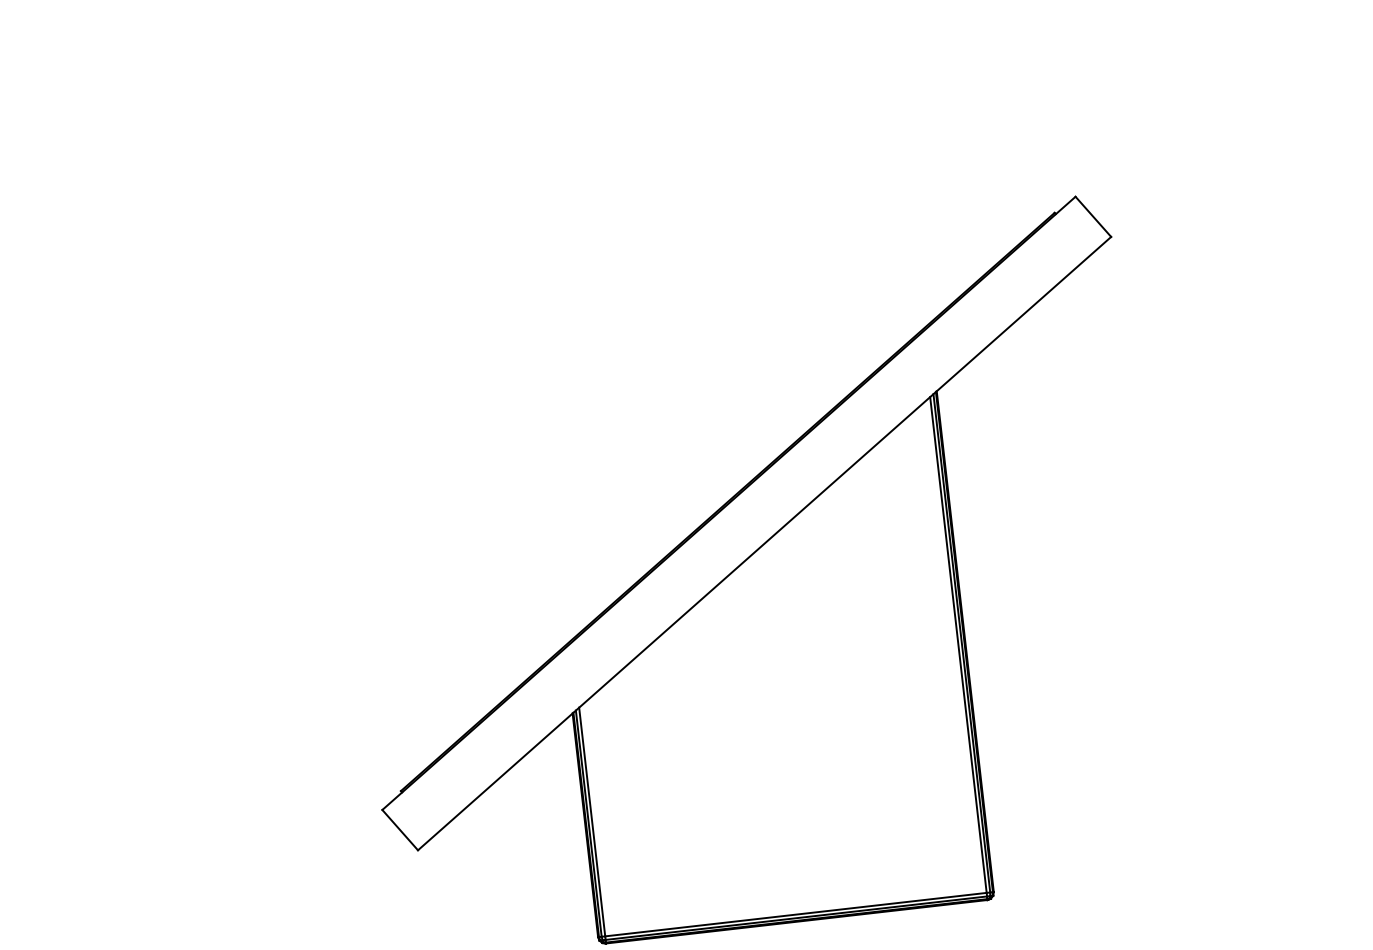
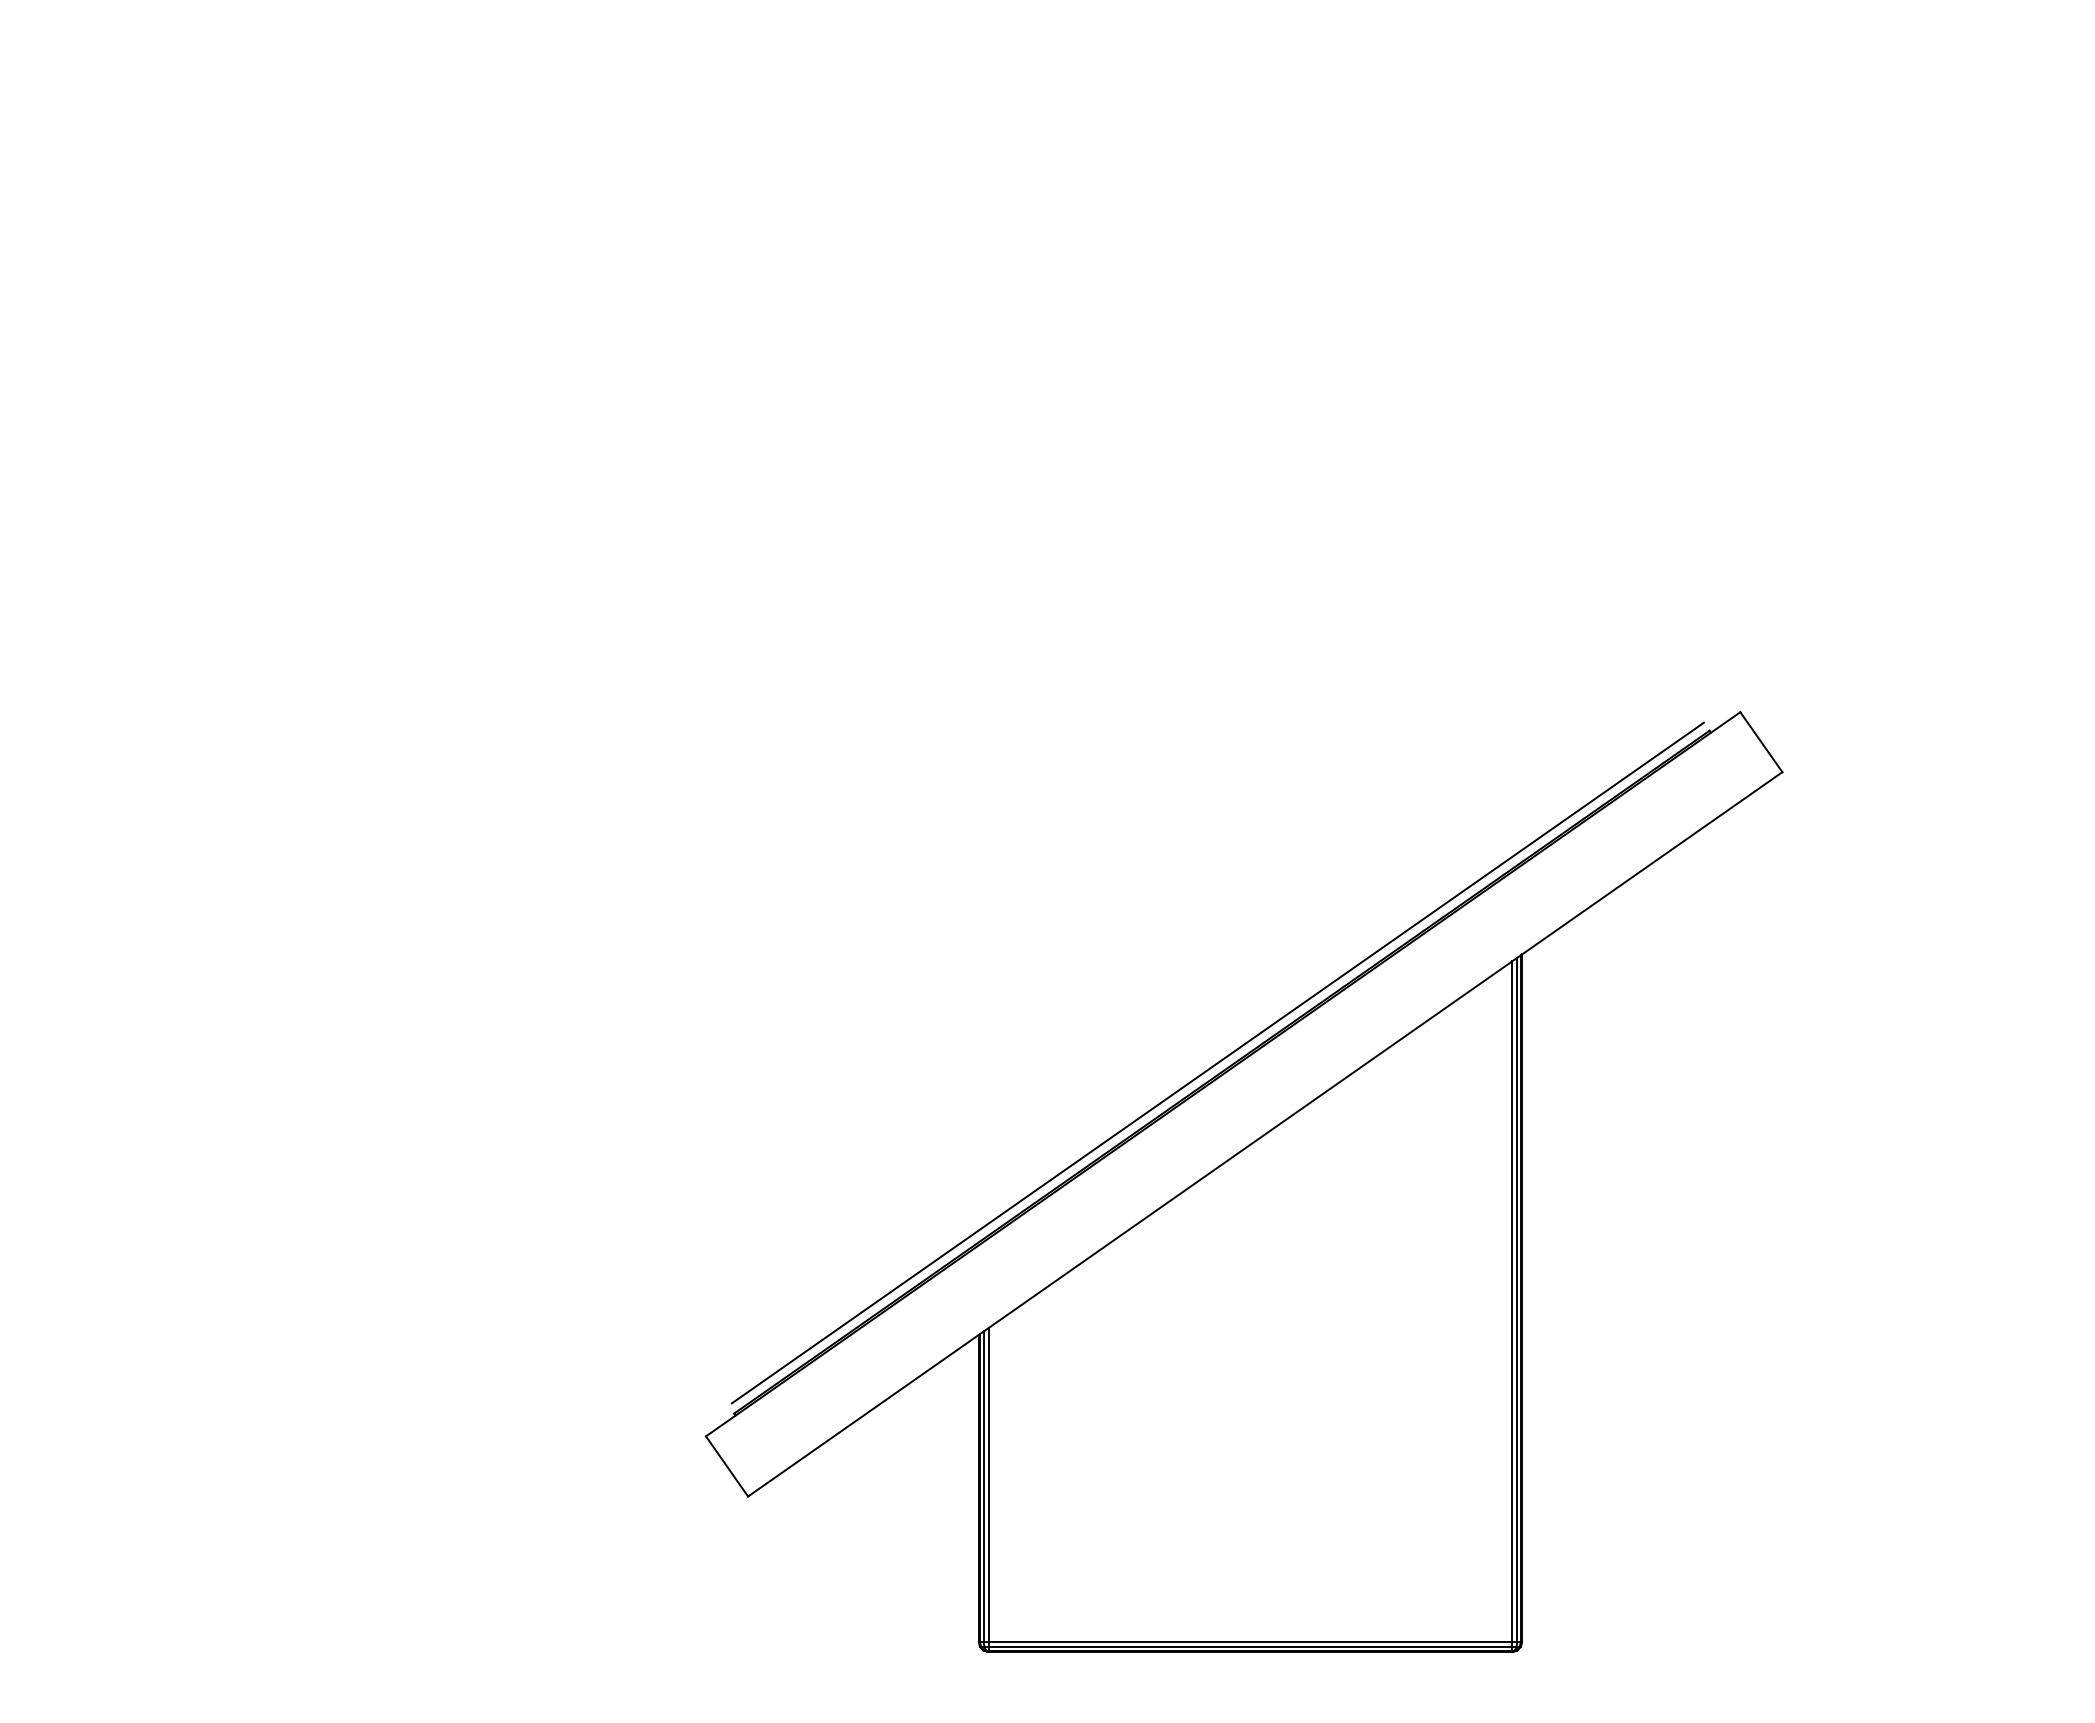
line: (723, 495) -> (1217, 1062), added

